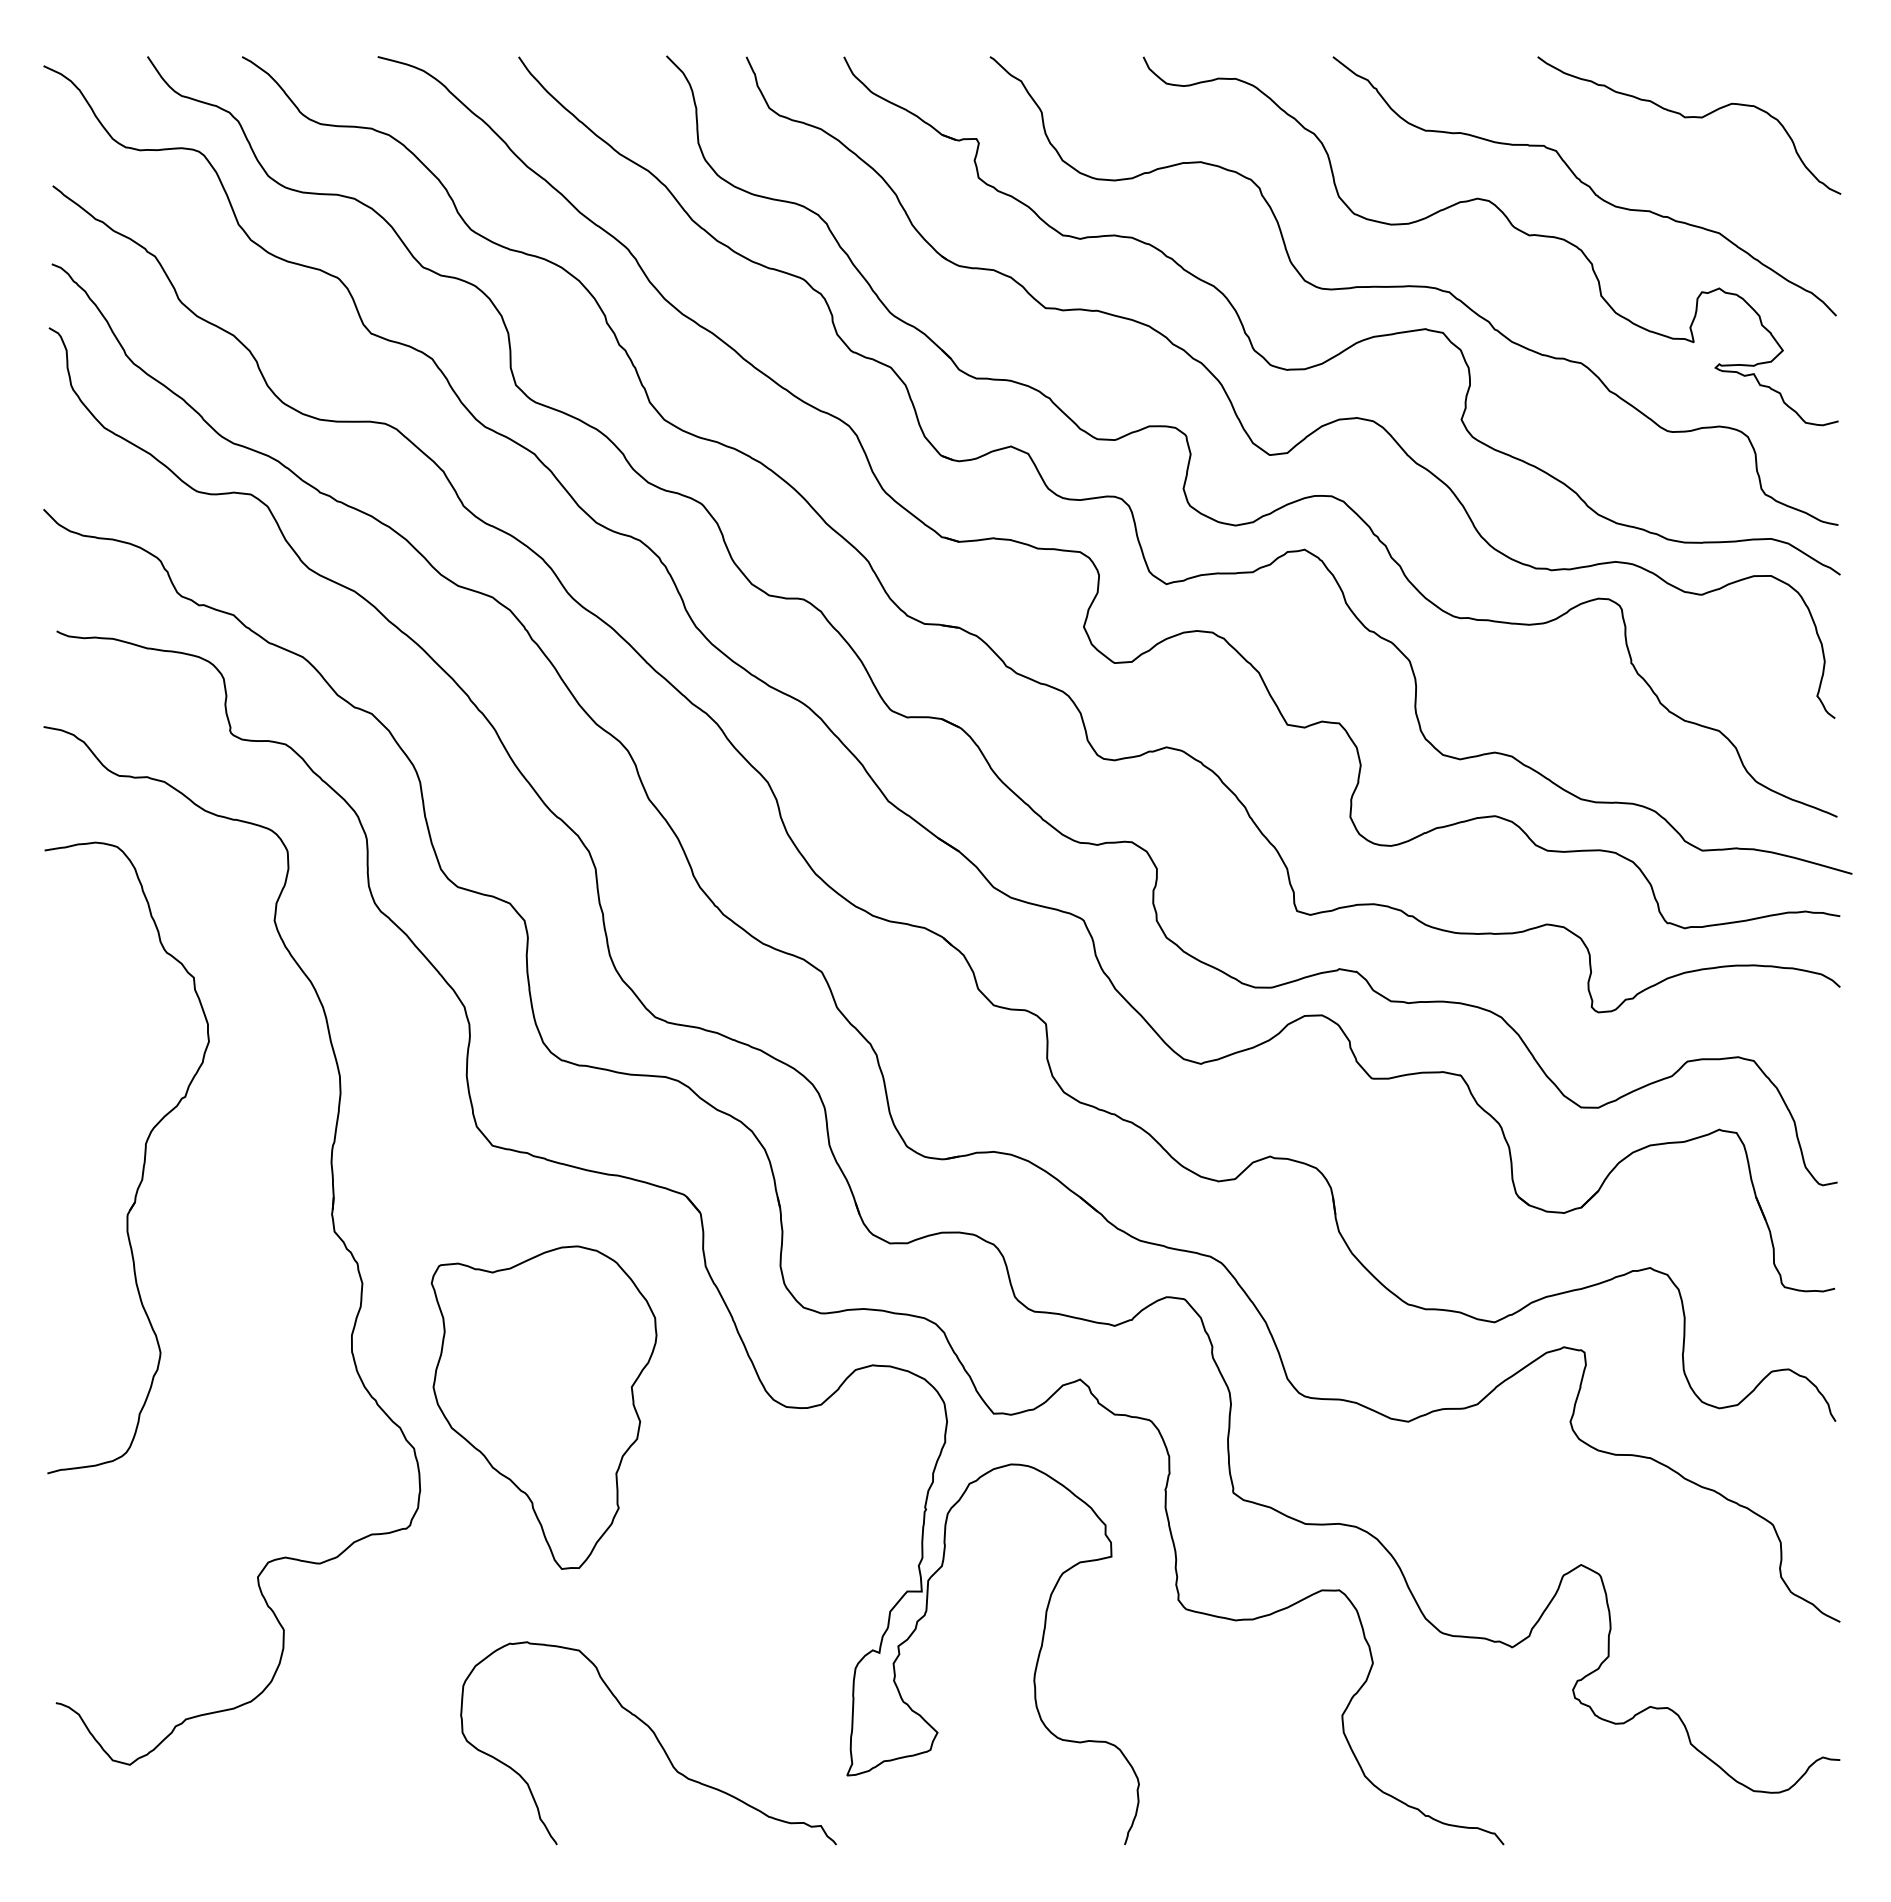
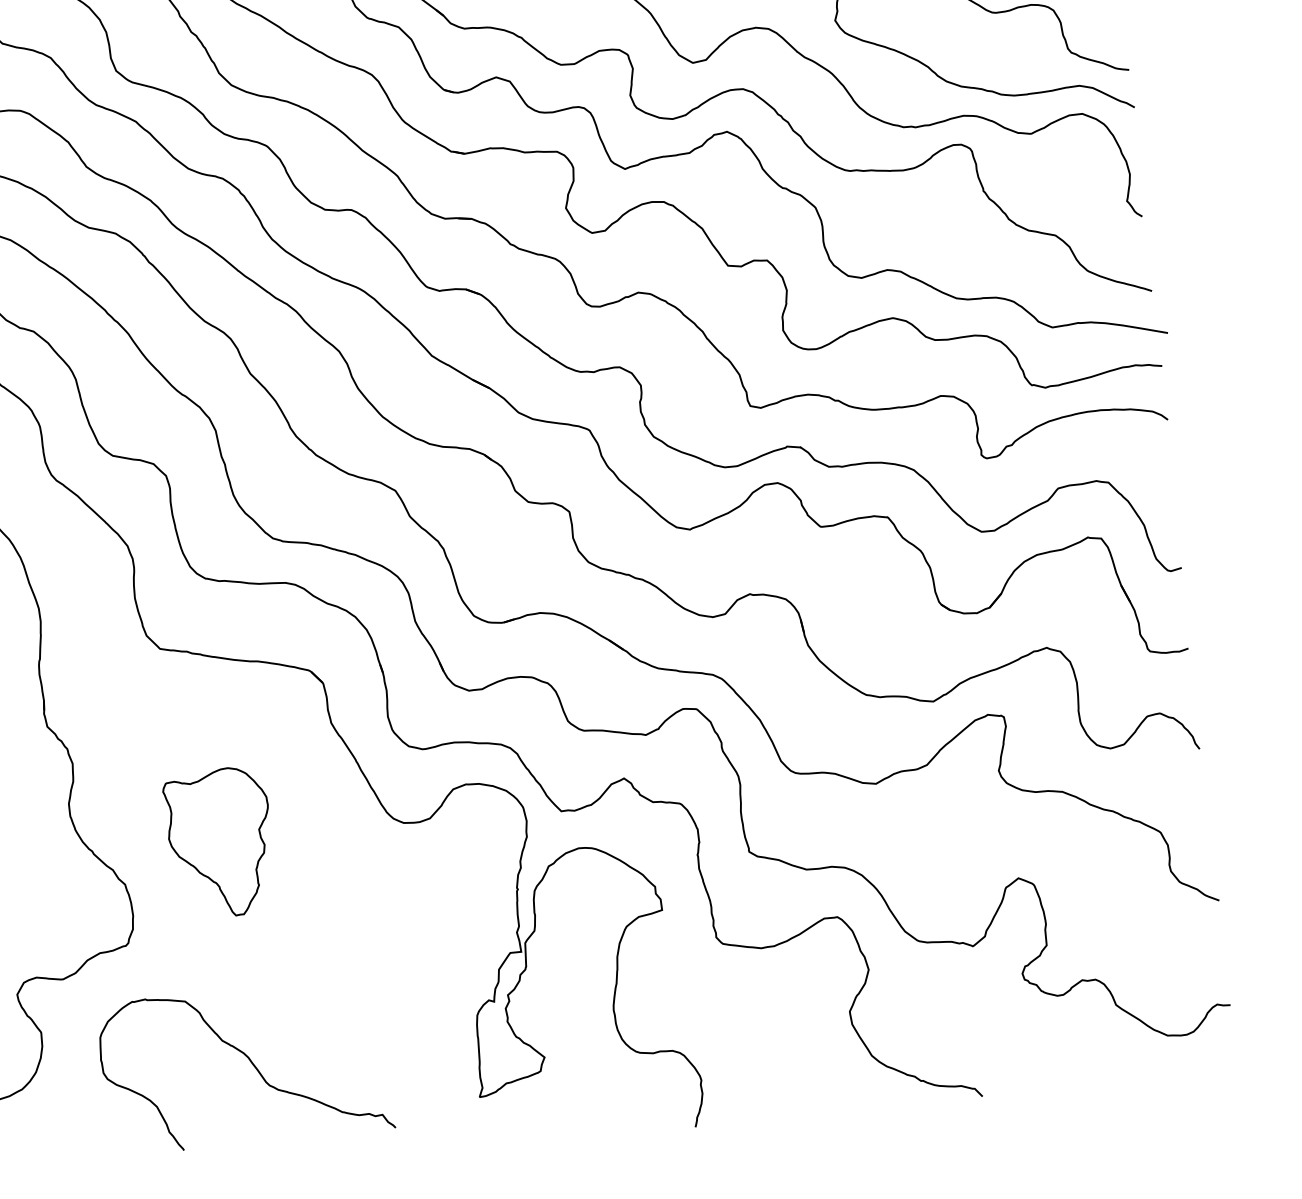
part: (543, 1407) -> (219, 843), size x0.6
curve: (656, 1739) -> (250, 1062), moved

